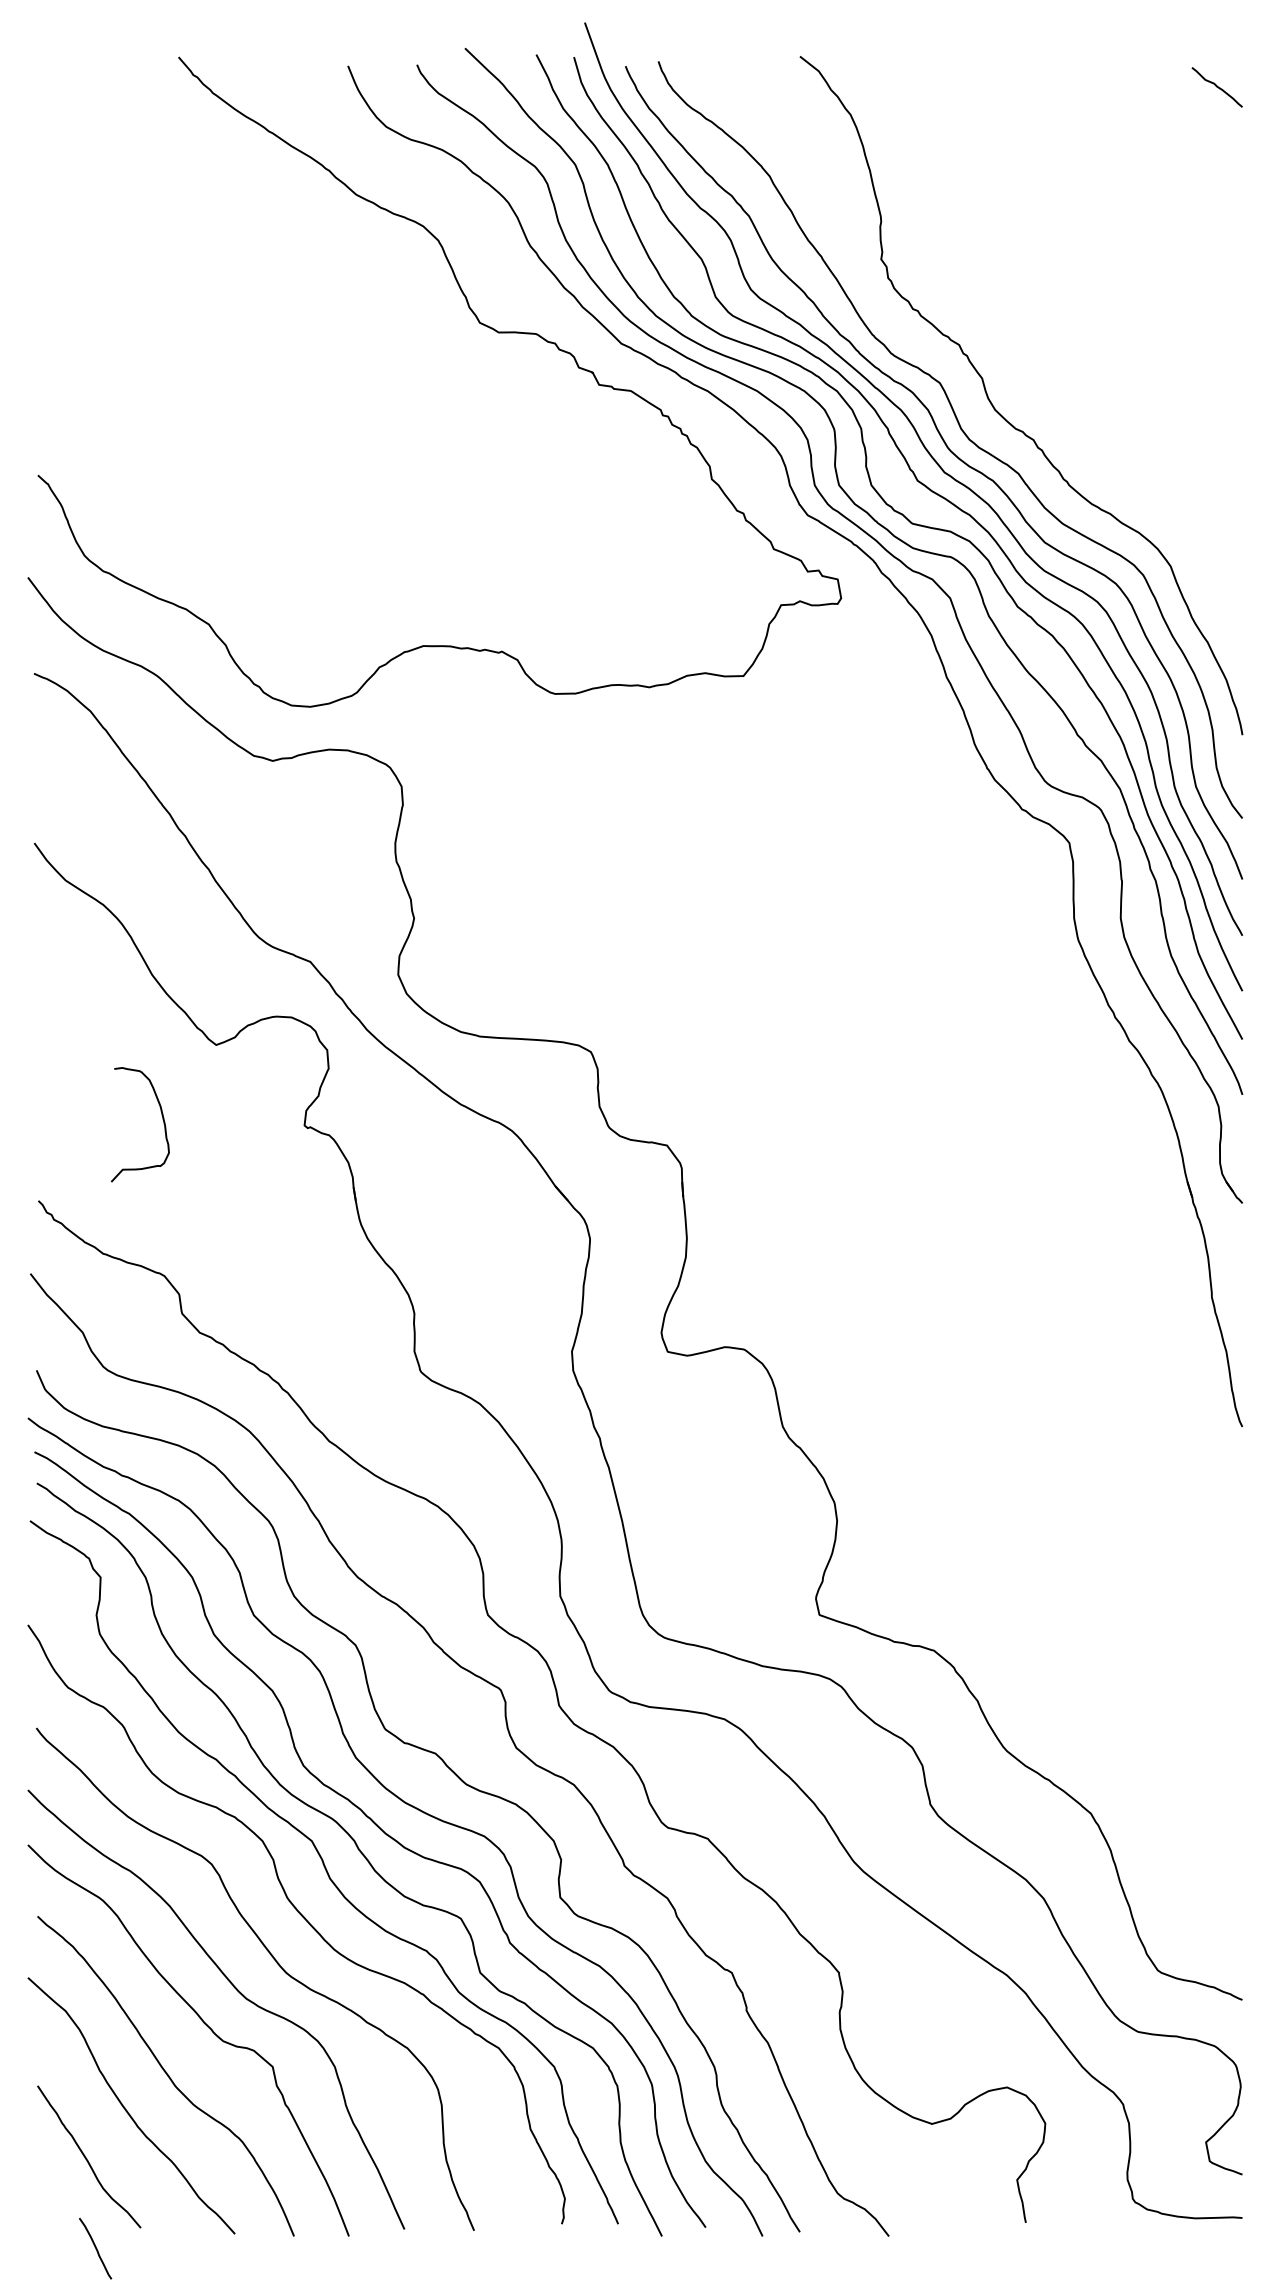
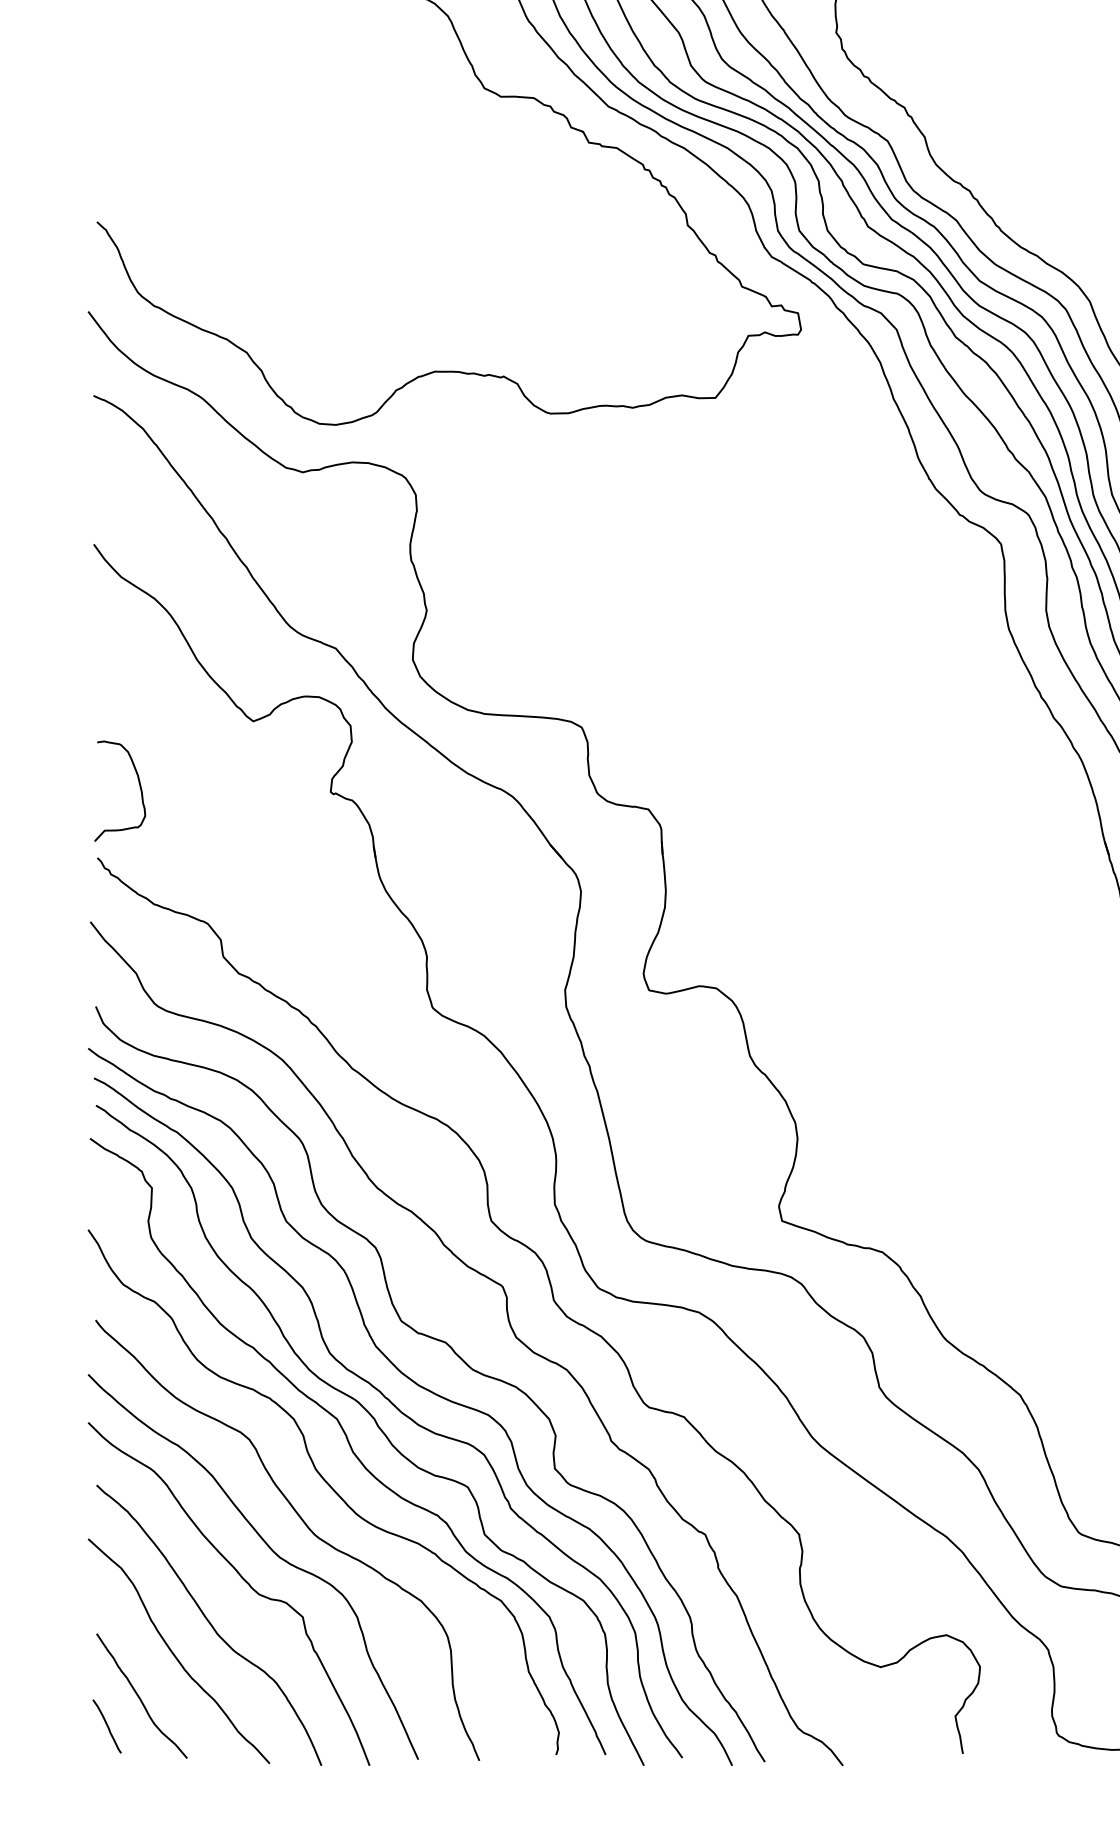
curve: (162, 1119) -> (139, 786), moved
curve: (95, 2248) -> (107, 1726), moved

